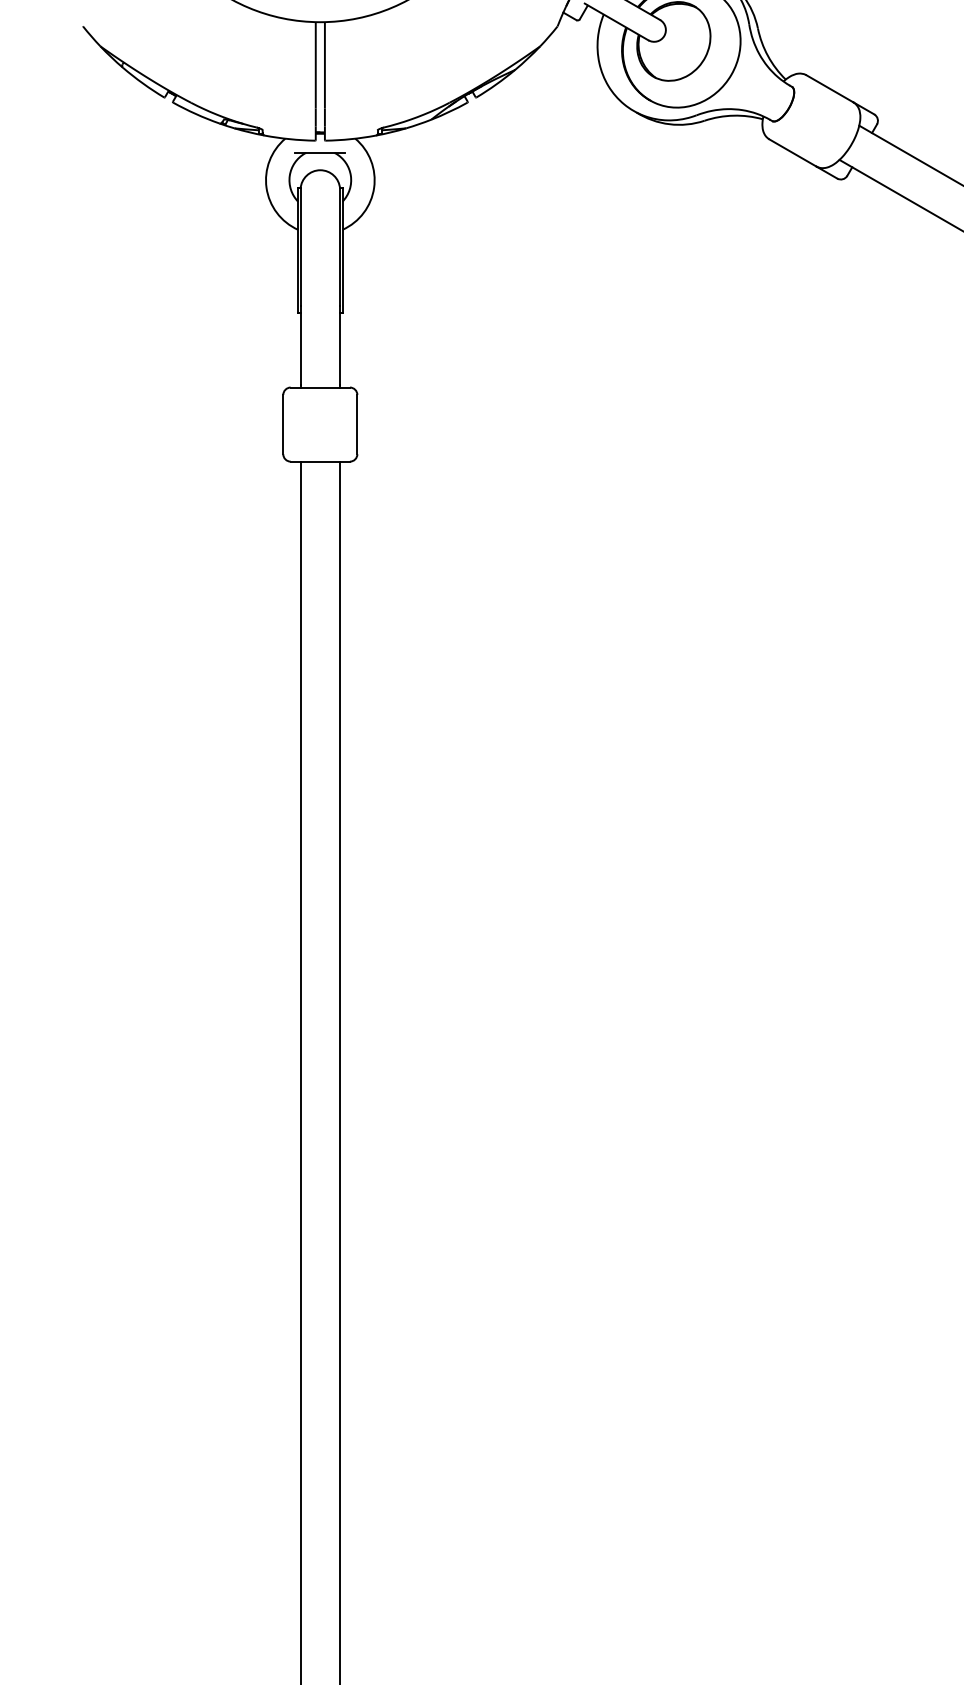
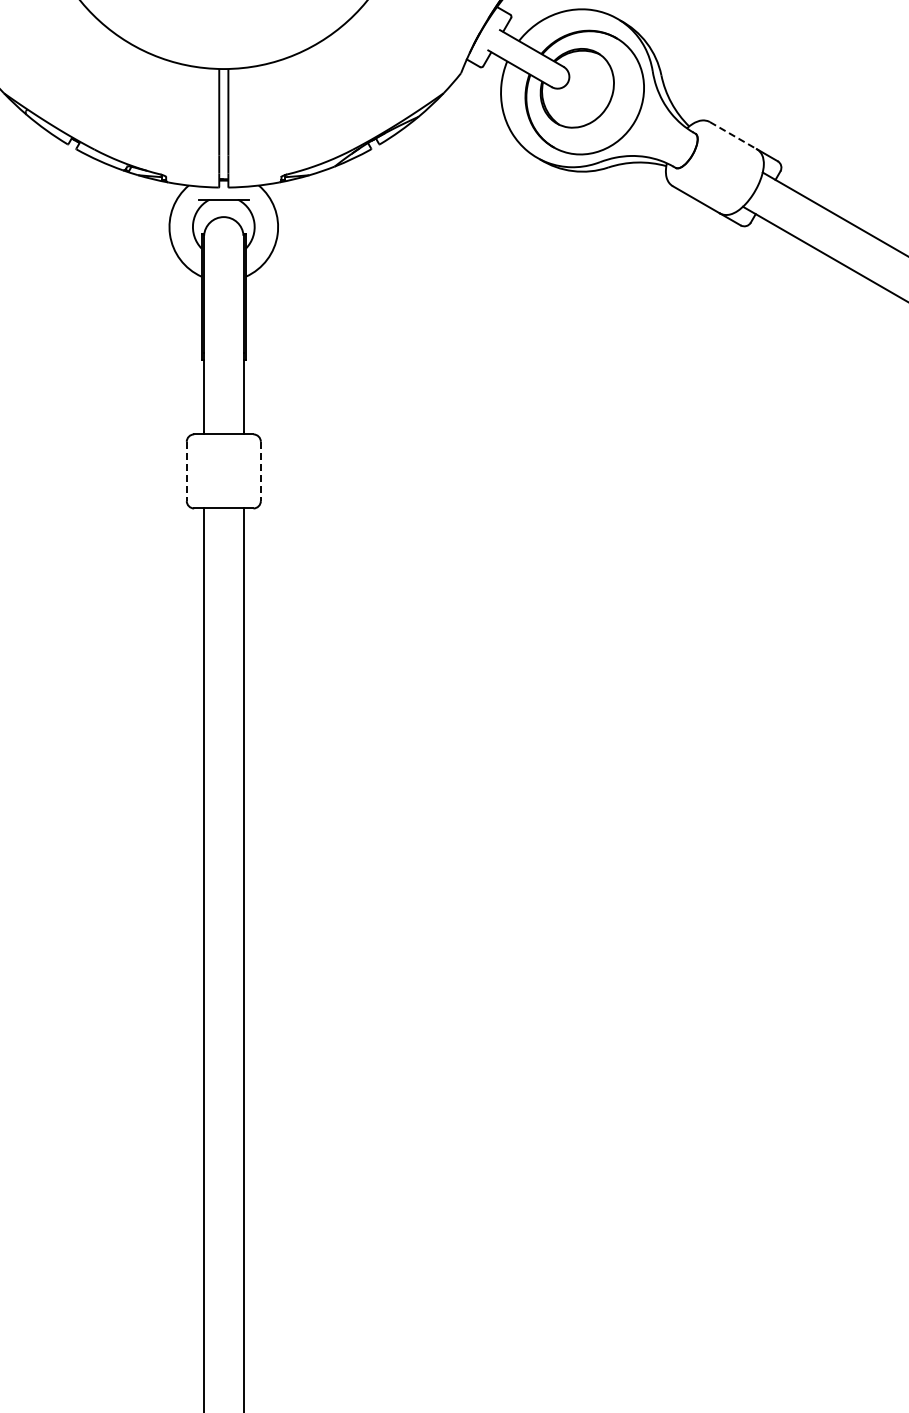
line: (830, 89) -> (733, 136), solid -> dashed
line: (283, 424) -> (186, 471), solid -> dashed
line: (357, 424) -> (260, 471), solid -> dashed

